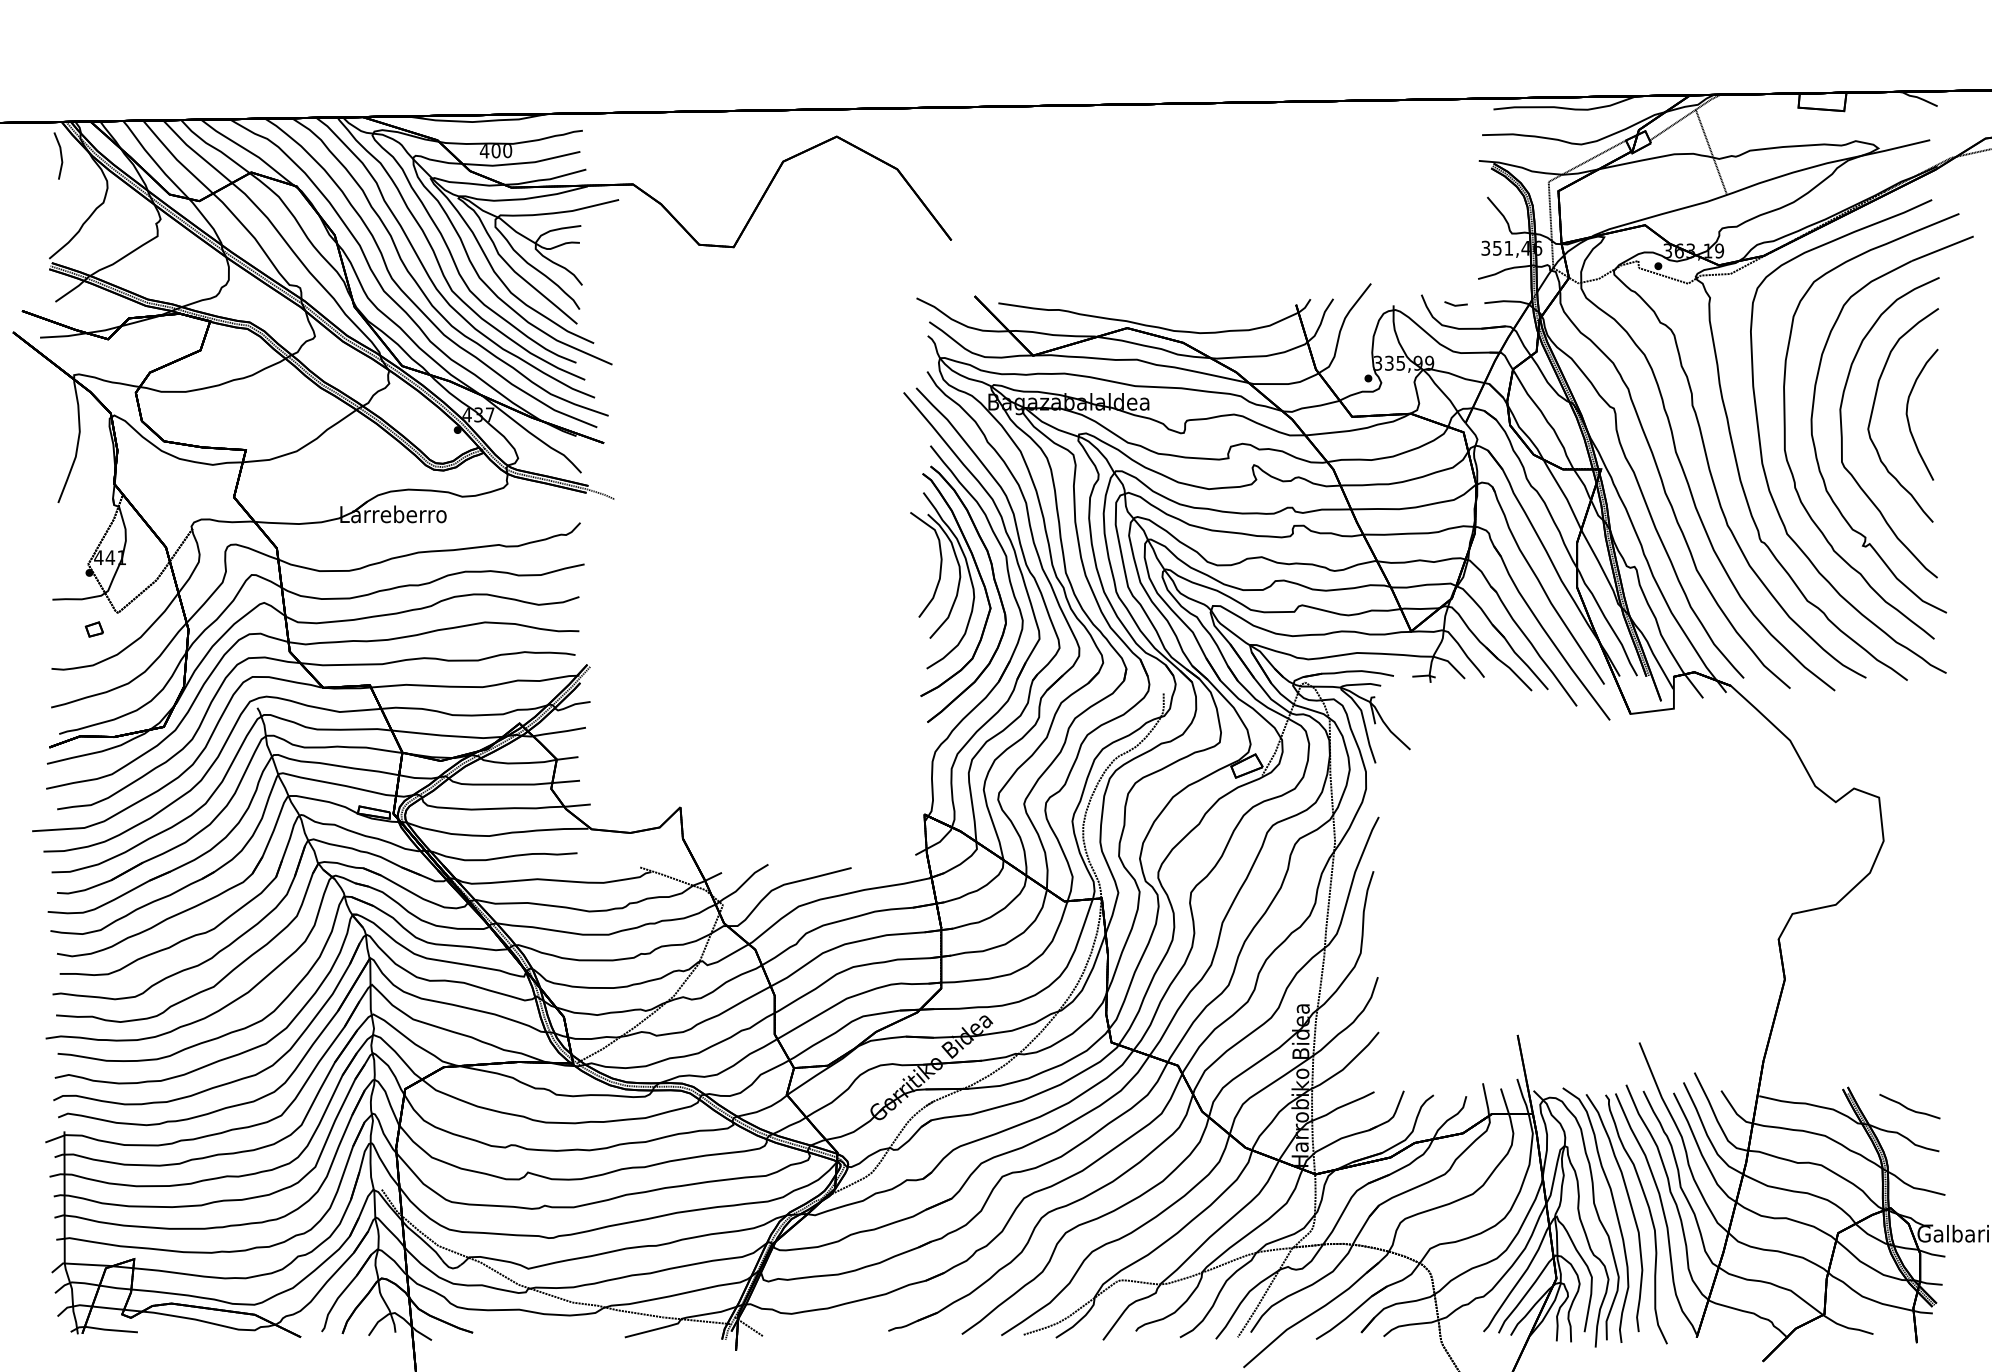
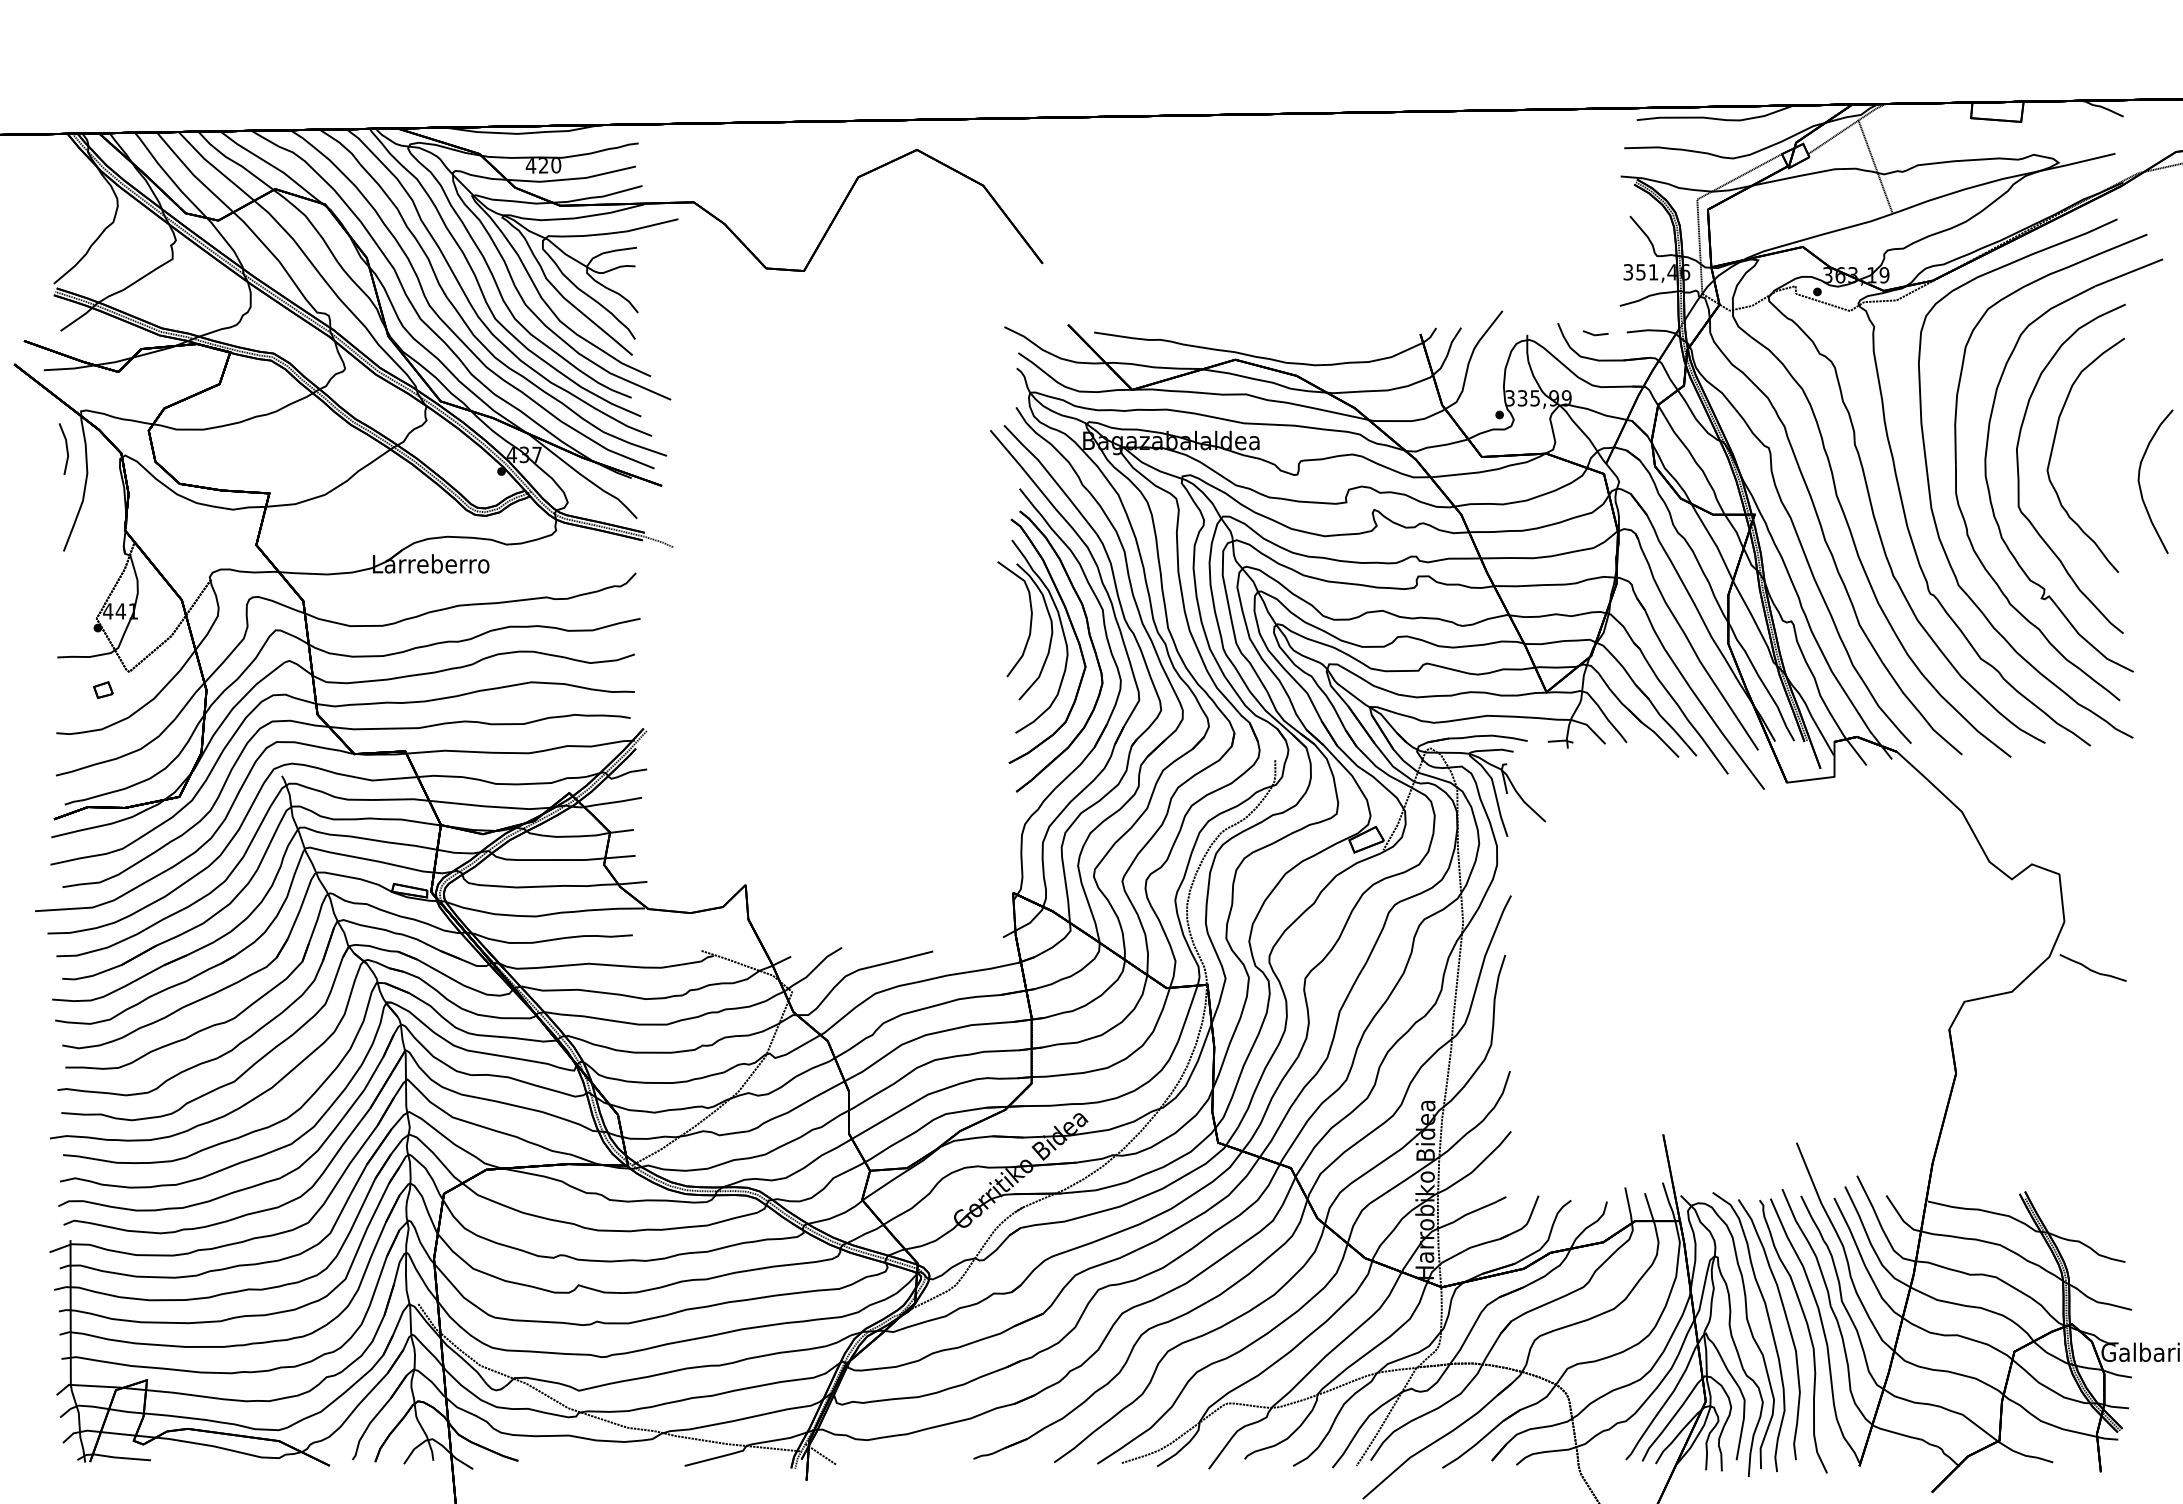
text: (496, 150) -> (543, 165), 400 -> 420
part: (58, 155) -> (63, 448), moved
curve: (1908, 416) -> (2140, 483), moved
curve: (1909, 1107) -> (2092, 969), moved

